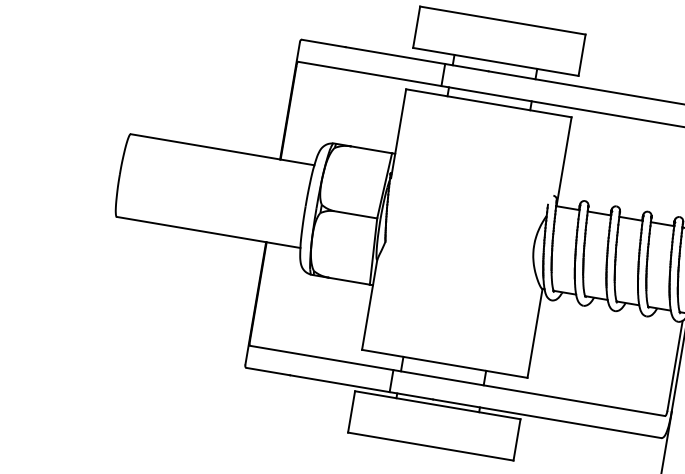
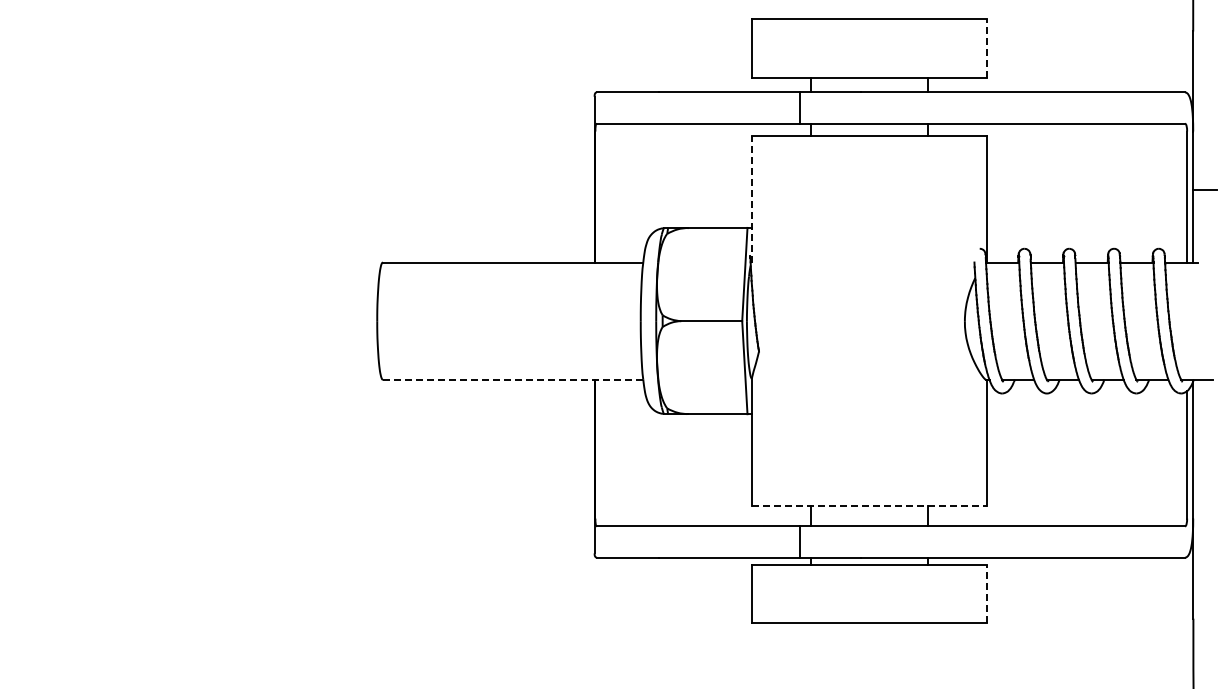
line: (582, 54) -> (986, 47), solid -> dashed
line: (399, 133) -> (752, 198), solid -> dashed
line: (208, 232) -> (512, 379), solid -> dashed
line: (444, 363) -> (869, 505), solid -> dashed
line: (517, 439) -> (986, 593), solid -> dashed

